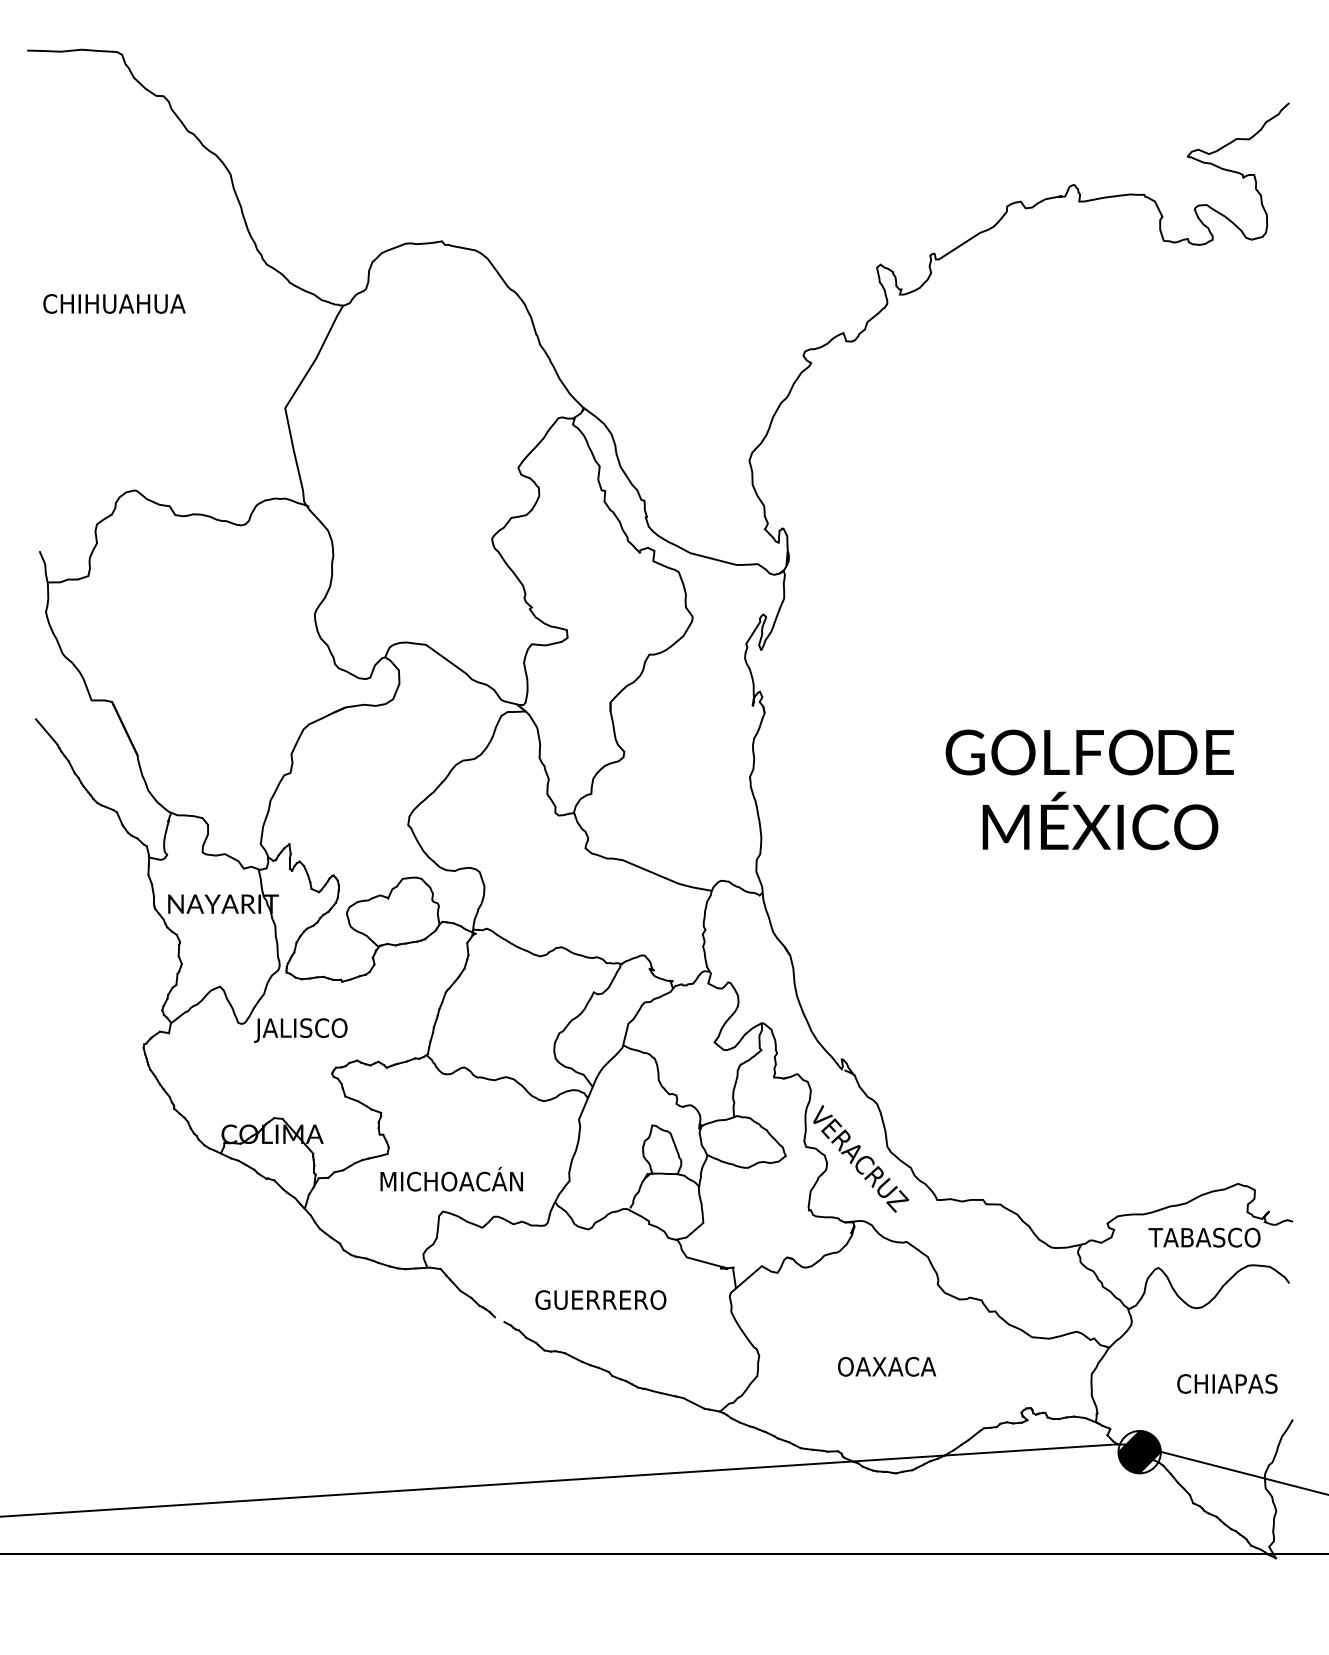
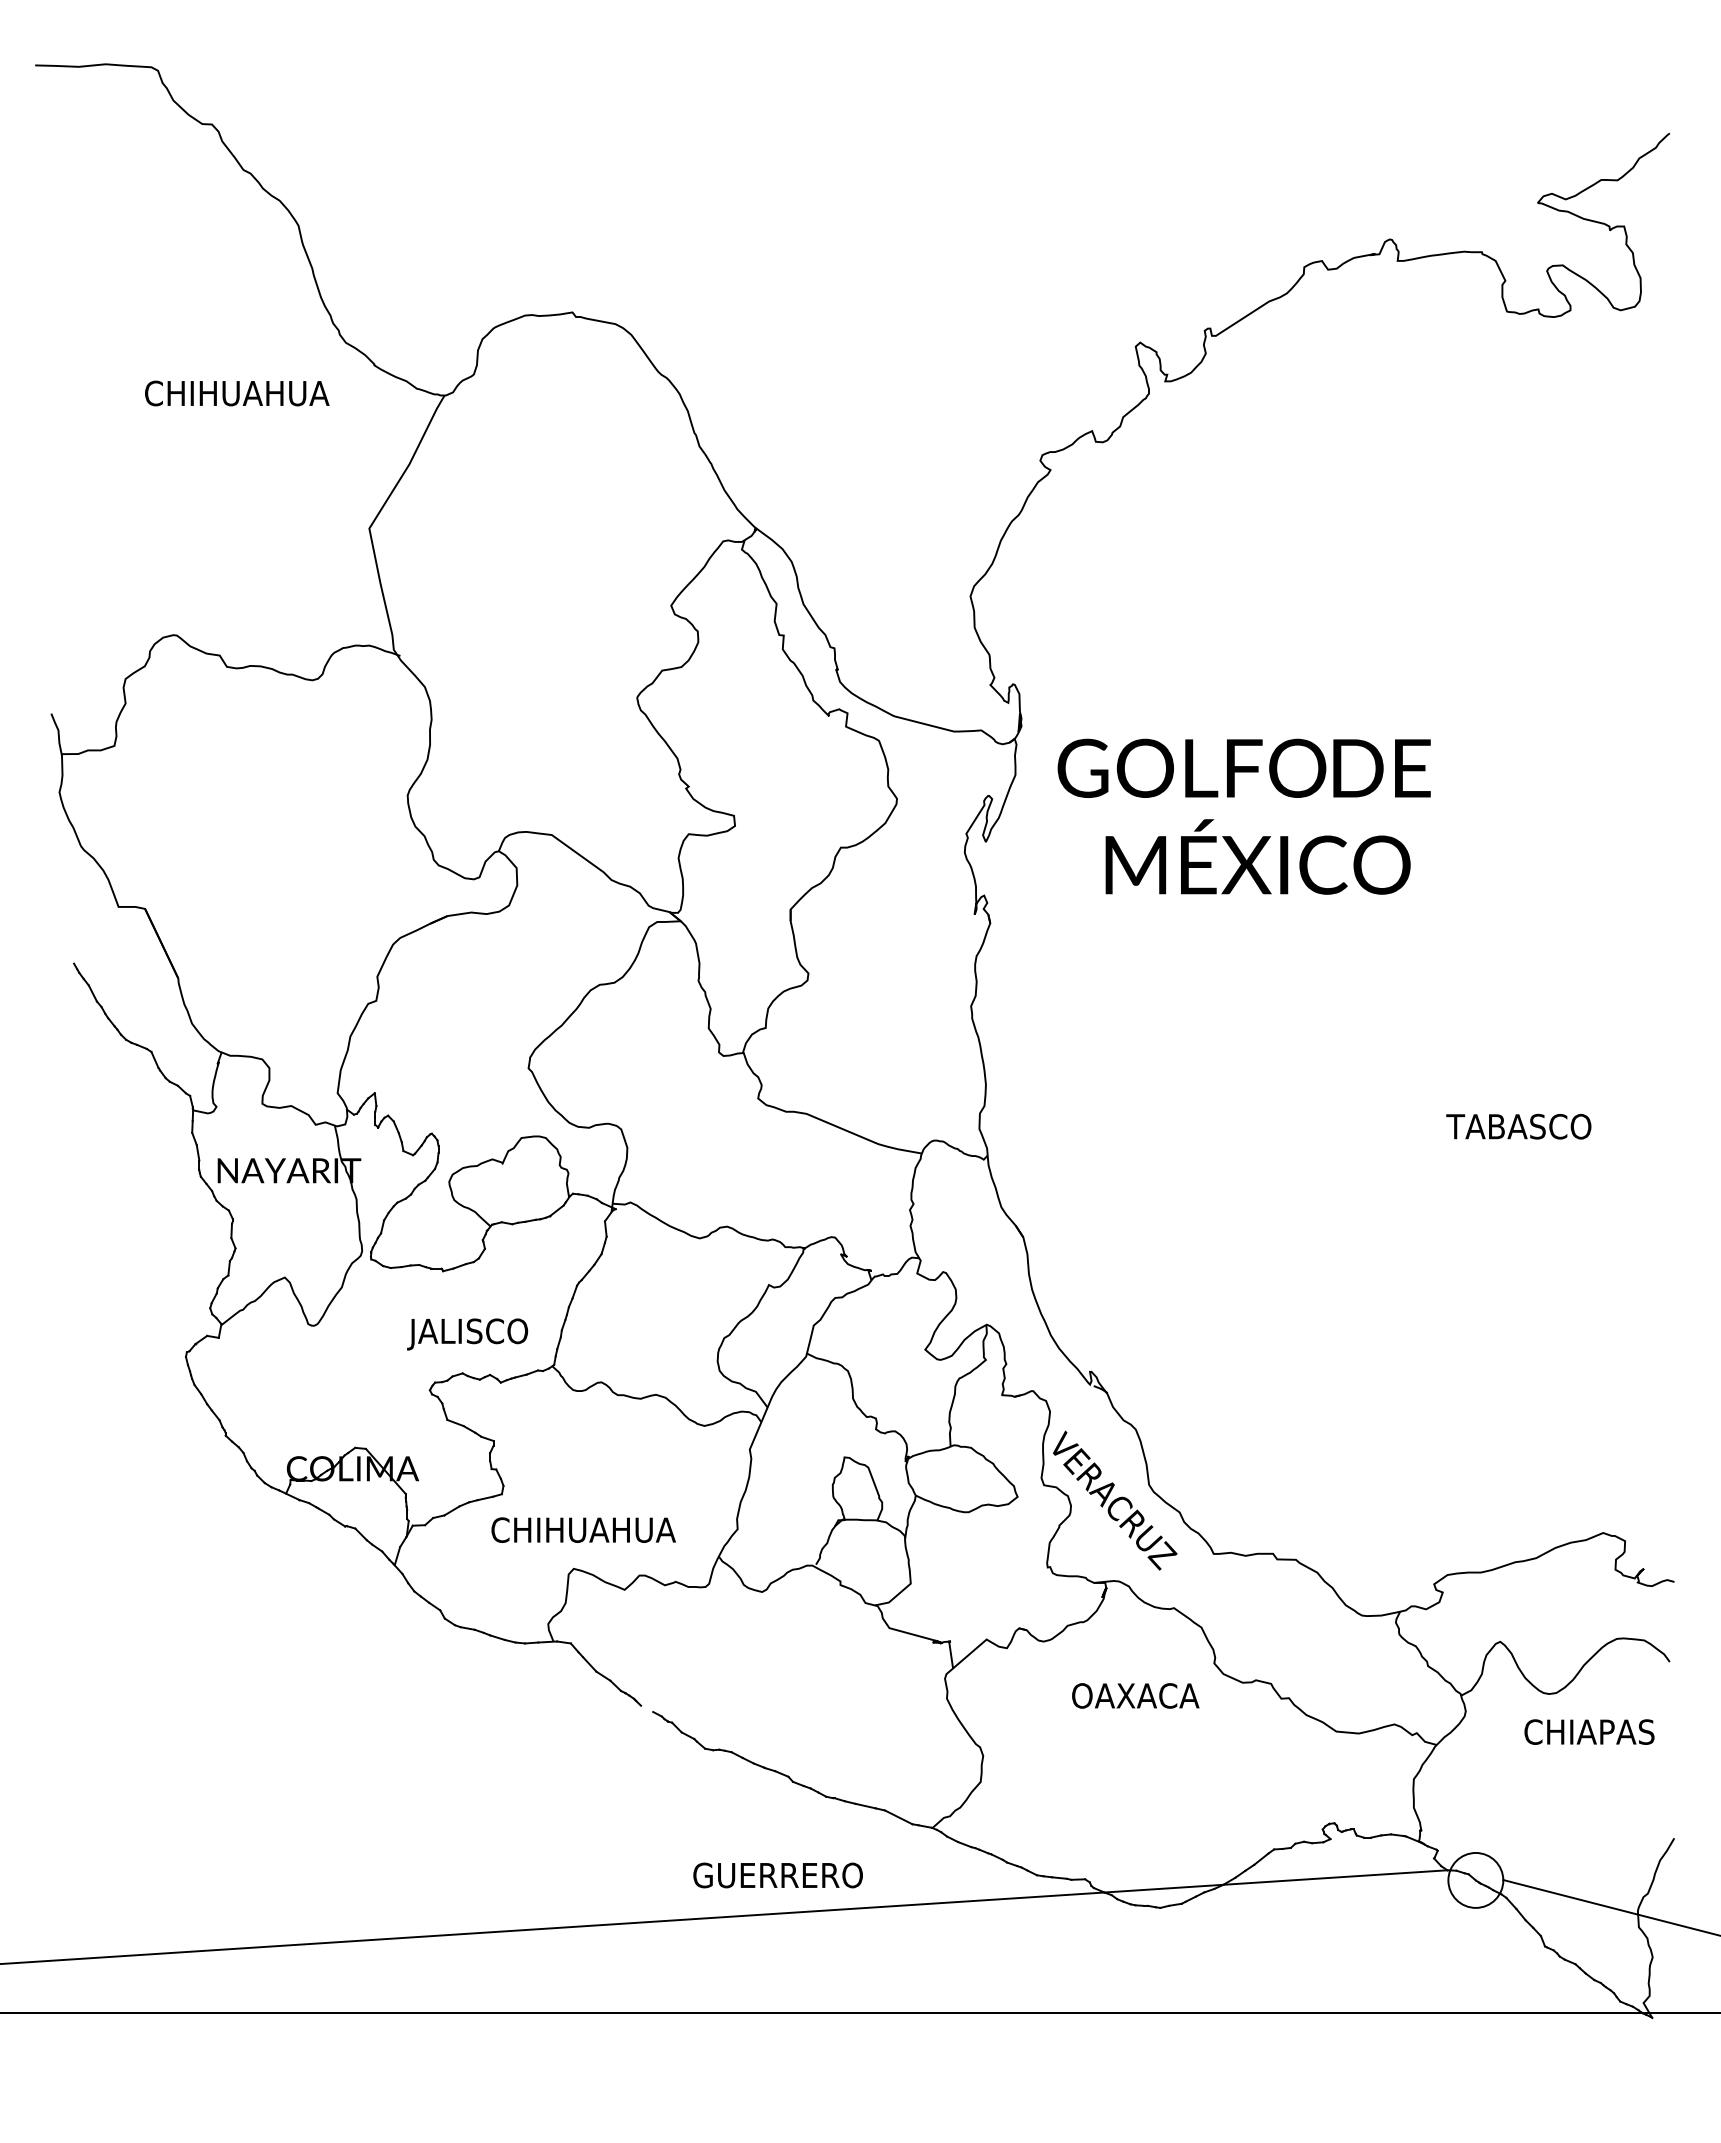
text: (114, 303) -> (237, 393), moved
line: (46, 731) -> (60, 947), removed
text: (1089, 789) -> (1243, 816), moved
text: (300, 1030) -> (467, 1334), moved
text: (451, 1178) -> (584, 1526), MICHOACÁN -> CHIHUAHUA
text: (1204, 1237) -> (1518, 1126), moved
text: (600, 1300) -> (777, 1875), moved
text: (886, 1366) -> (1135, 1695), moved
text: (1227, 1383) -> (1589, 1731), moved
hatch: (1139, 1451) -> (1475, 1879), removed

